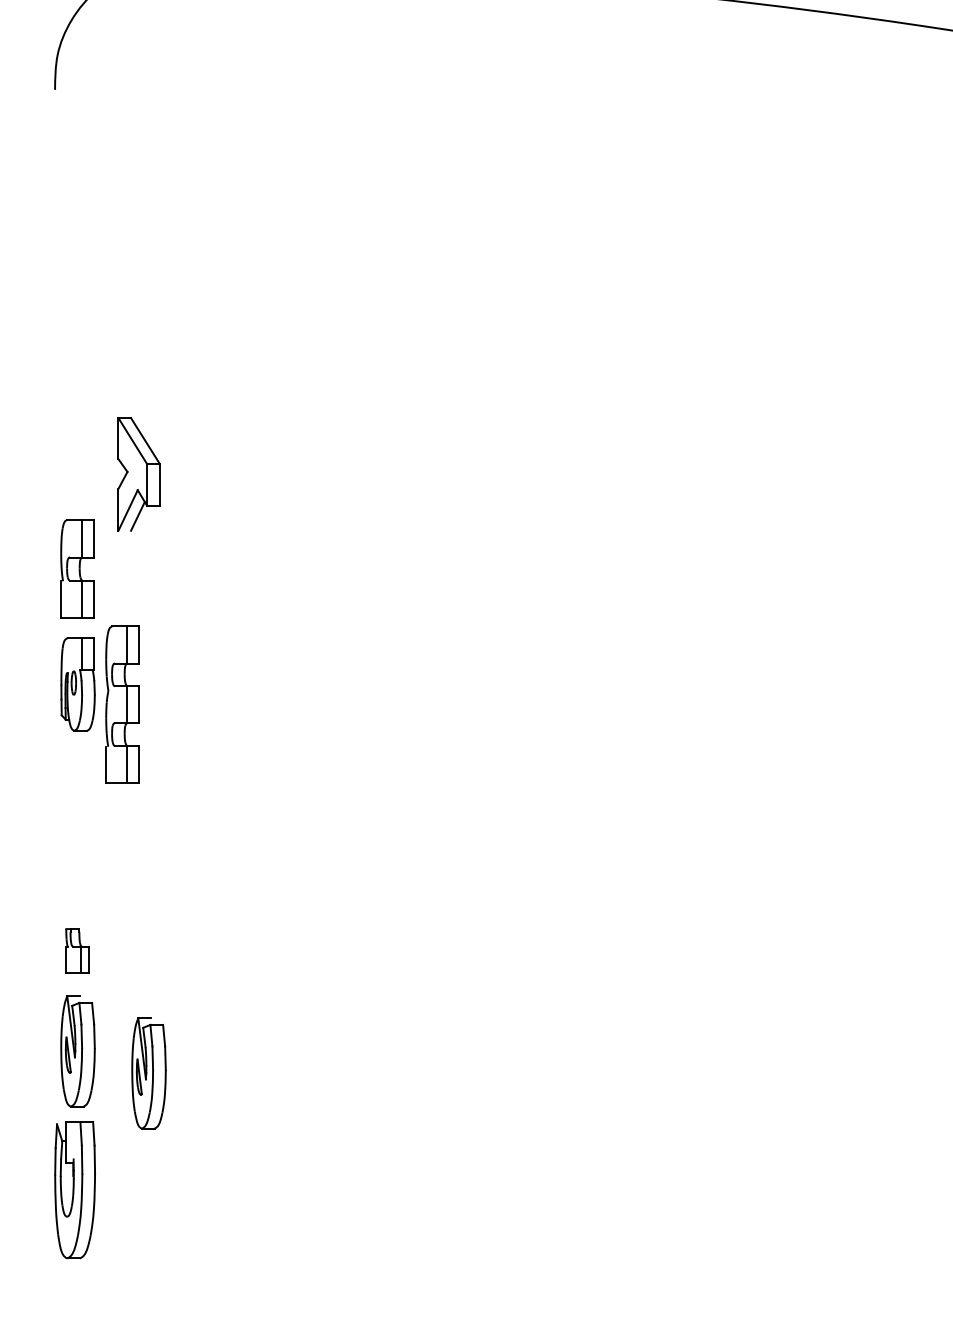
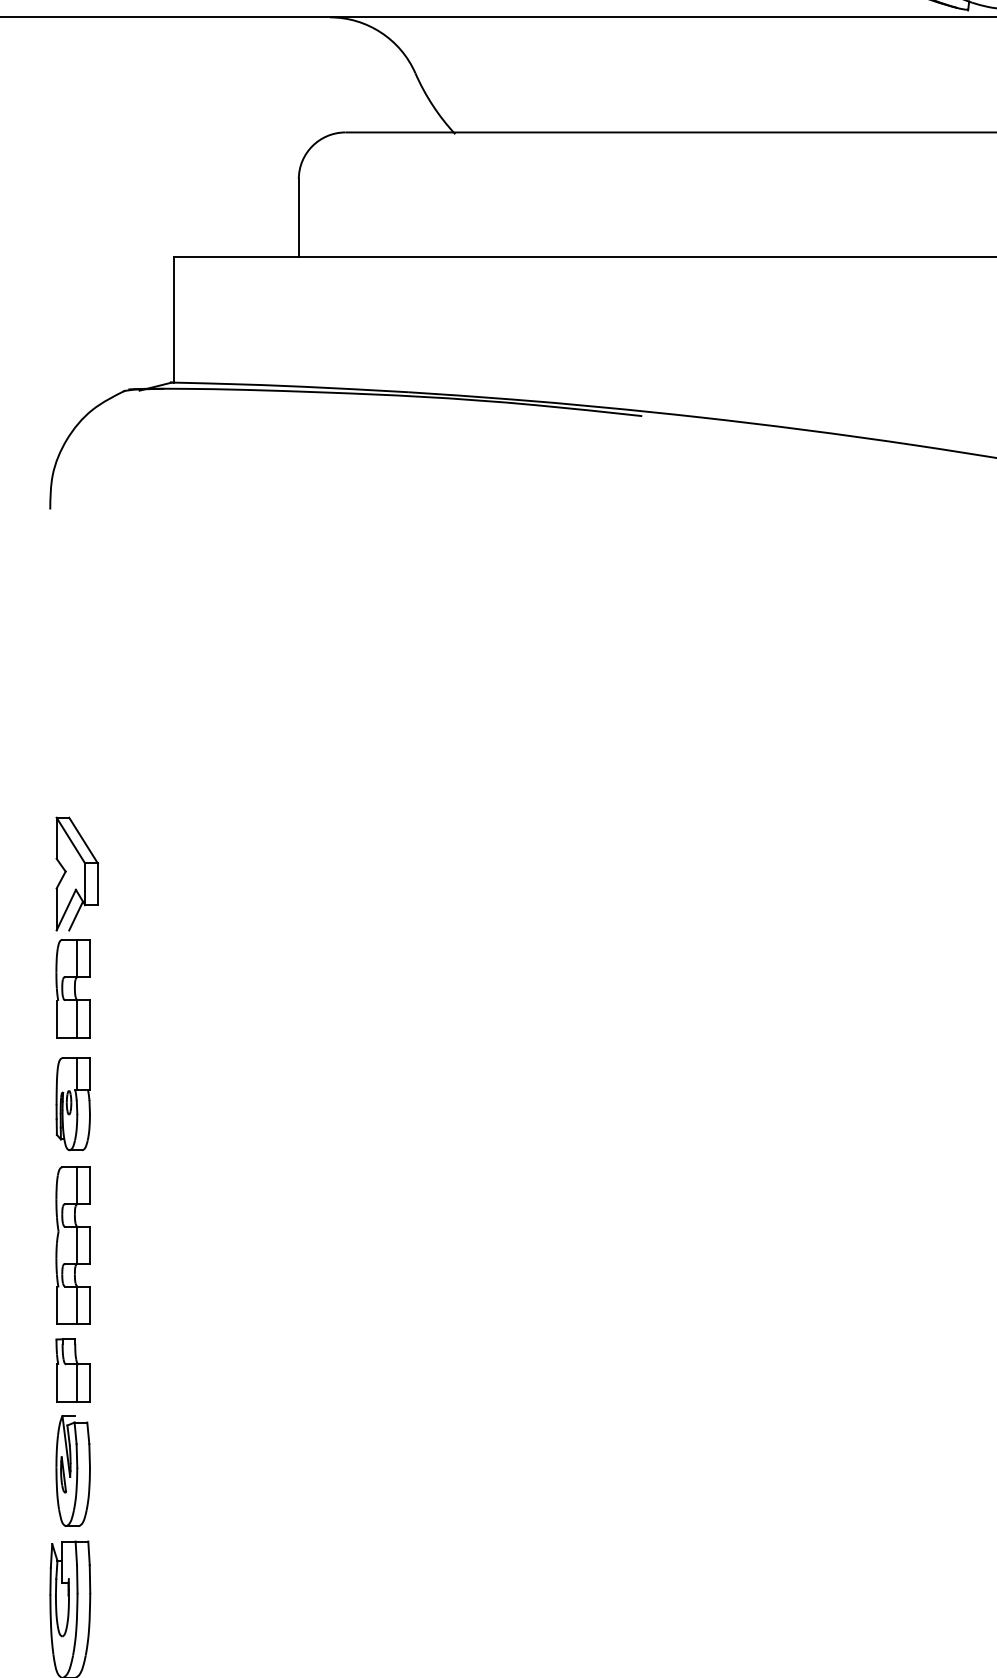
part: (138, 473) -> (76, 873), moved
part: (122, 704) -> (72, 1245), moved
part: (77, 950) -> (72, 1370), size x1.43
part: (148, 1072) -> (143, 1492), removed

